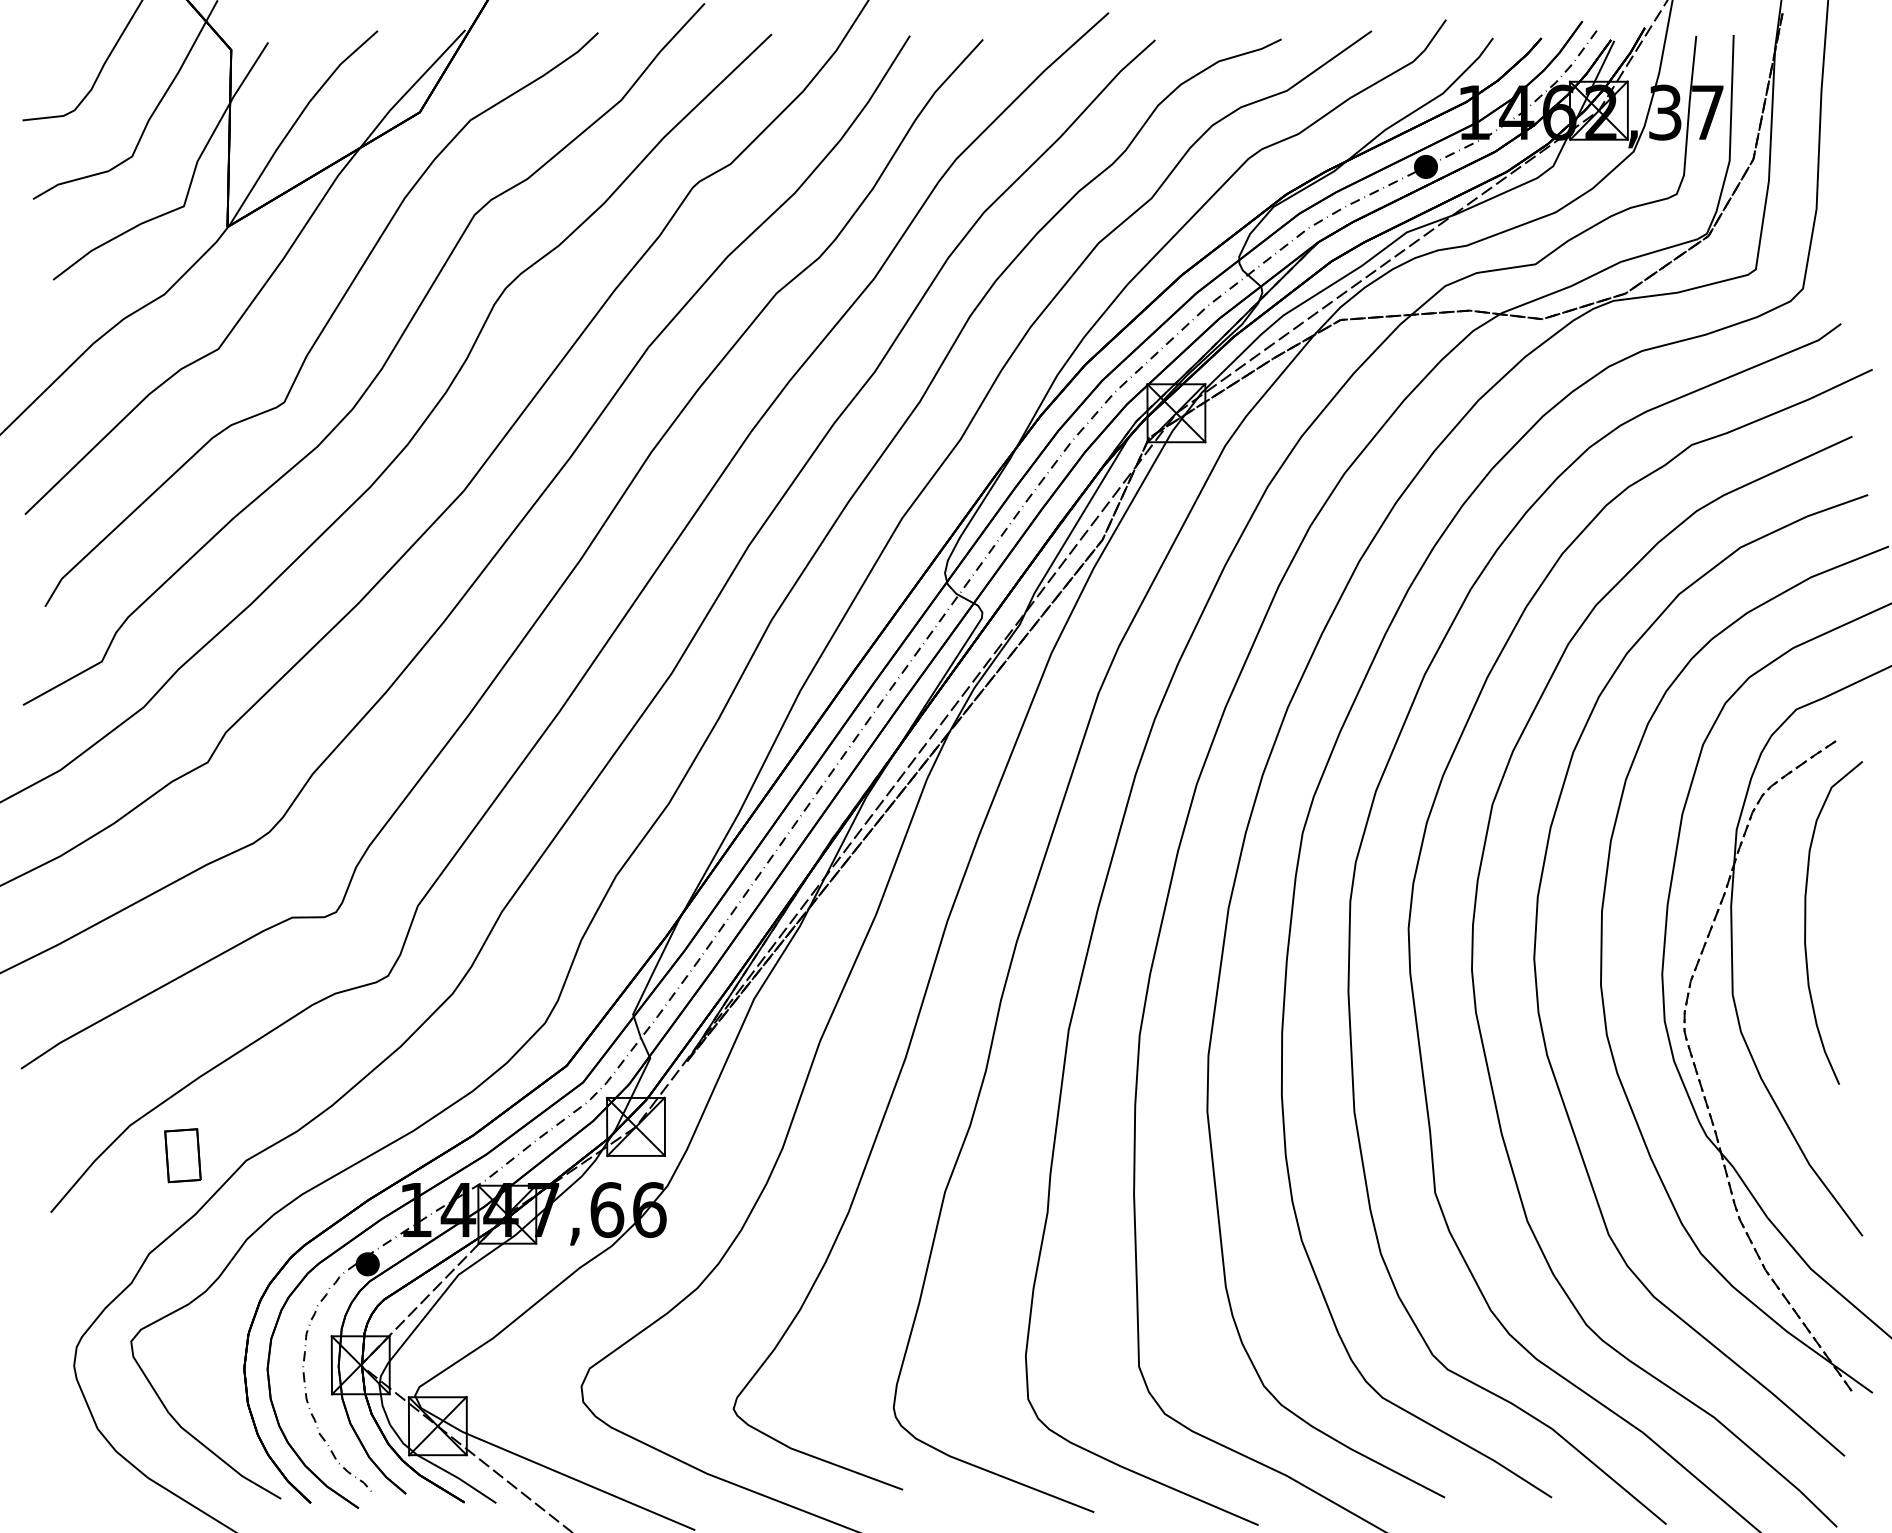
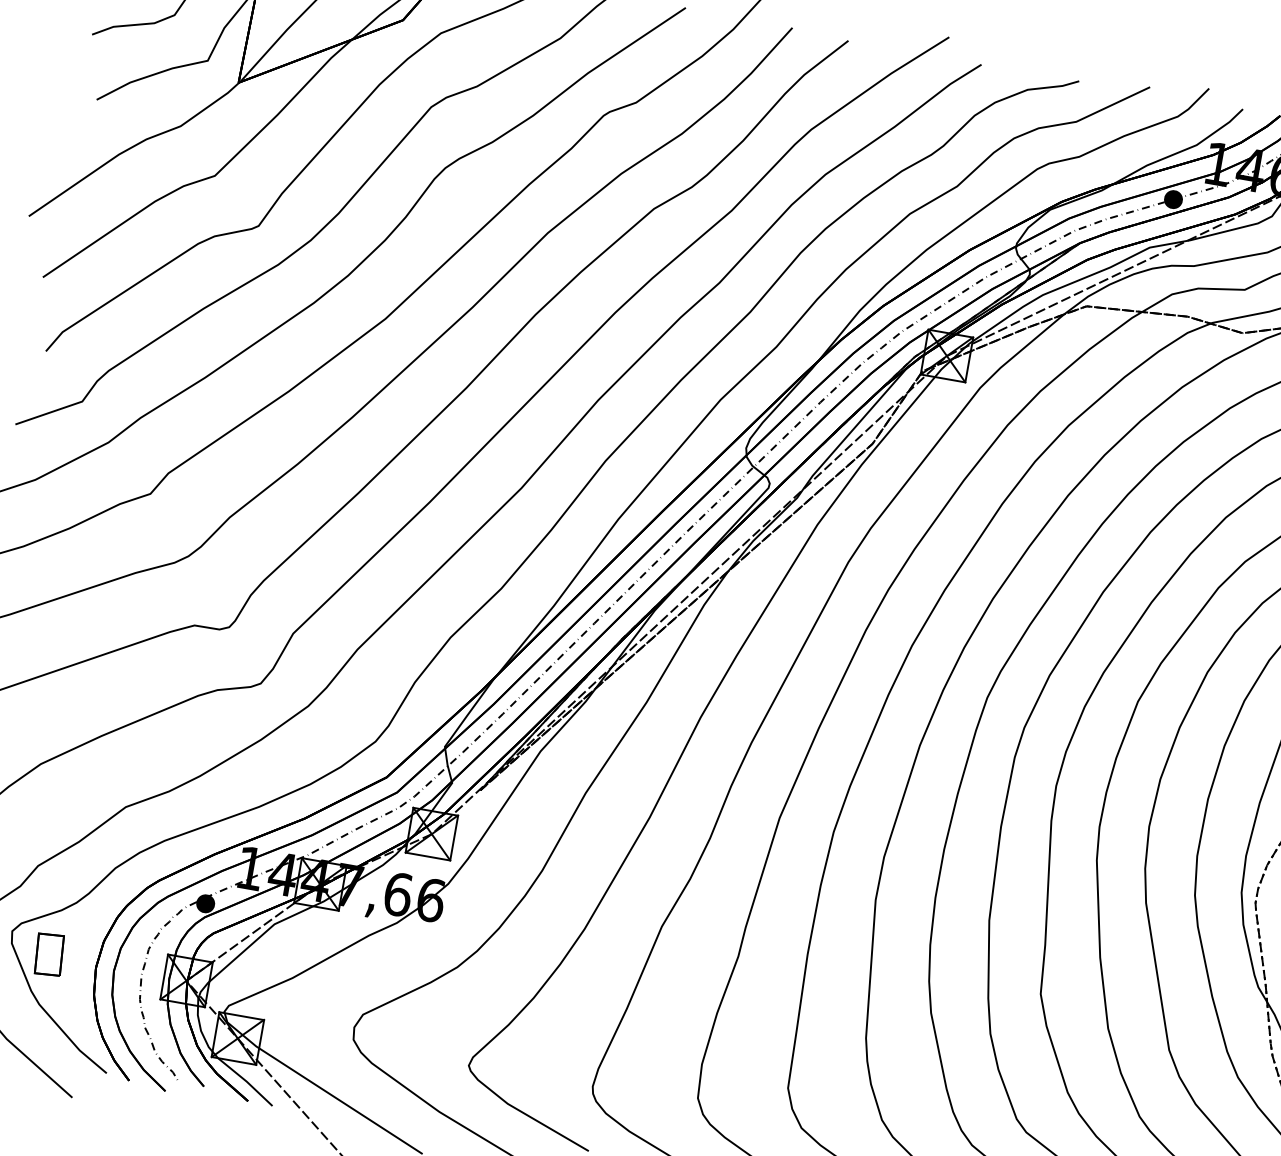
part: (182, 1155) -> (49, 954), moved

